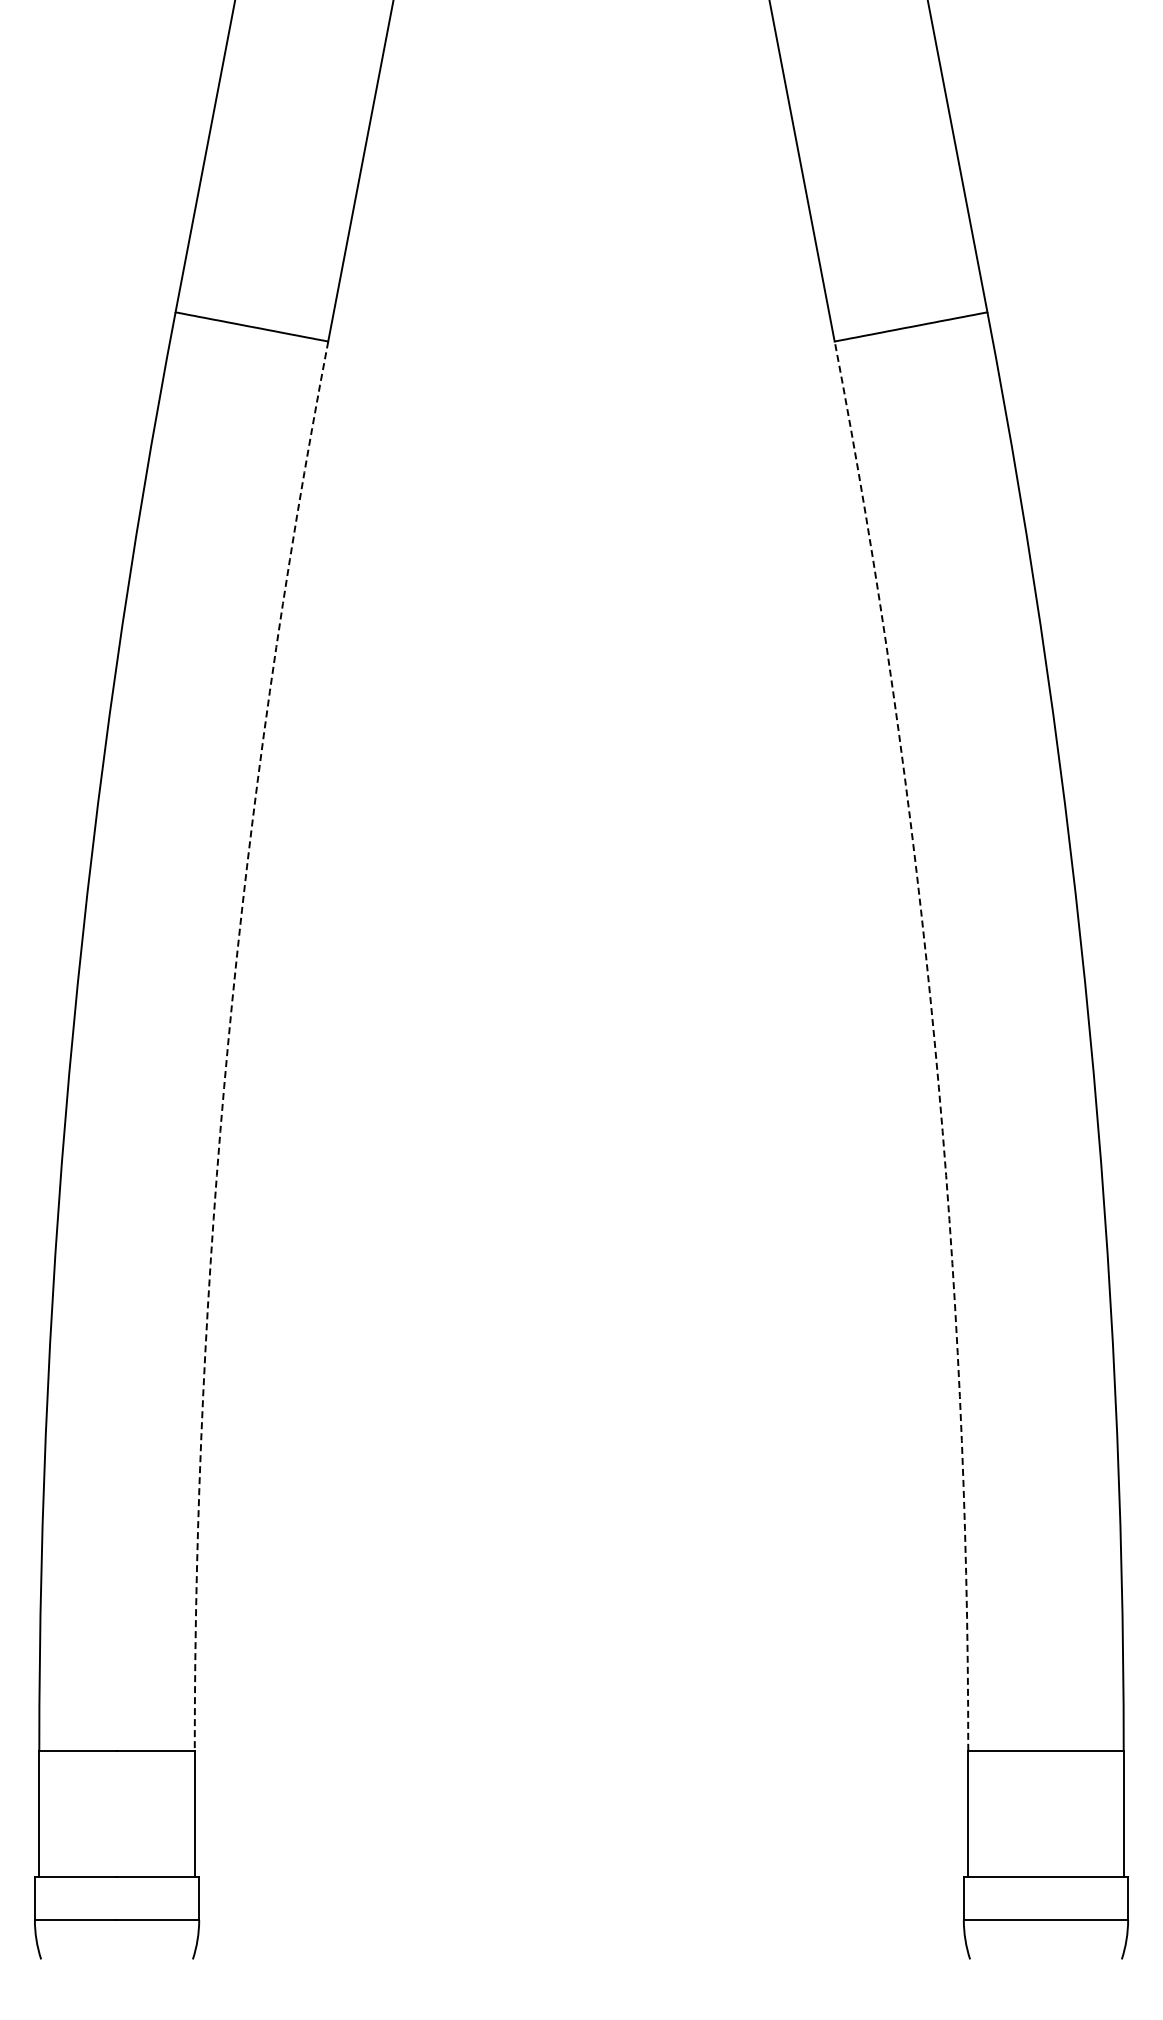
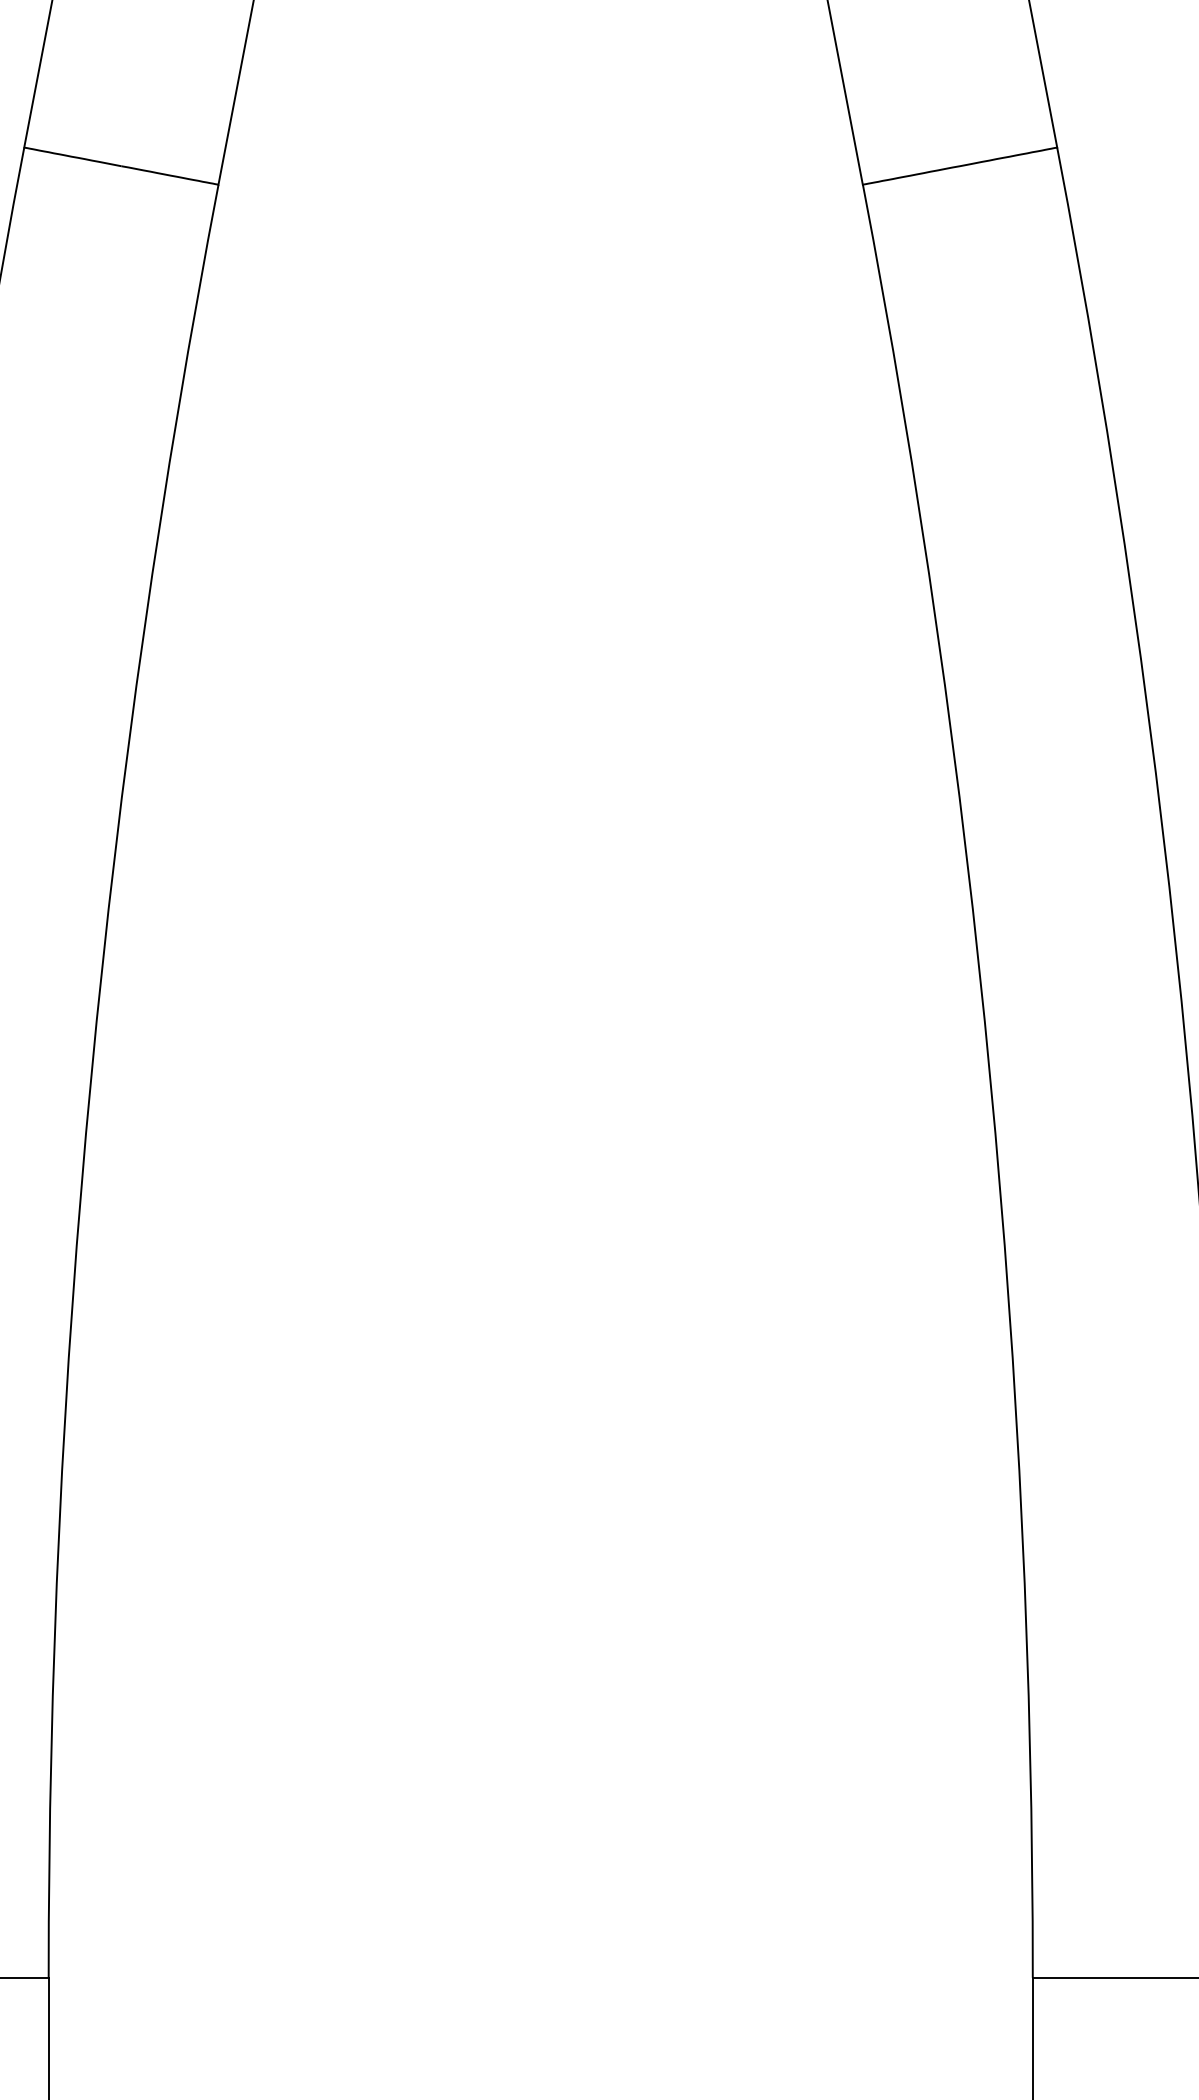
arc: (228, 1043) -> (91, 1077), dashed -> solid
arc: (934, 1043) -> (989, 1077), dashed -> solid

